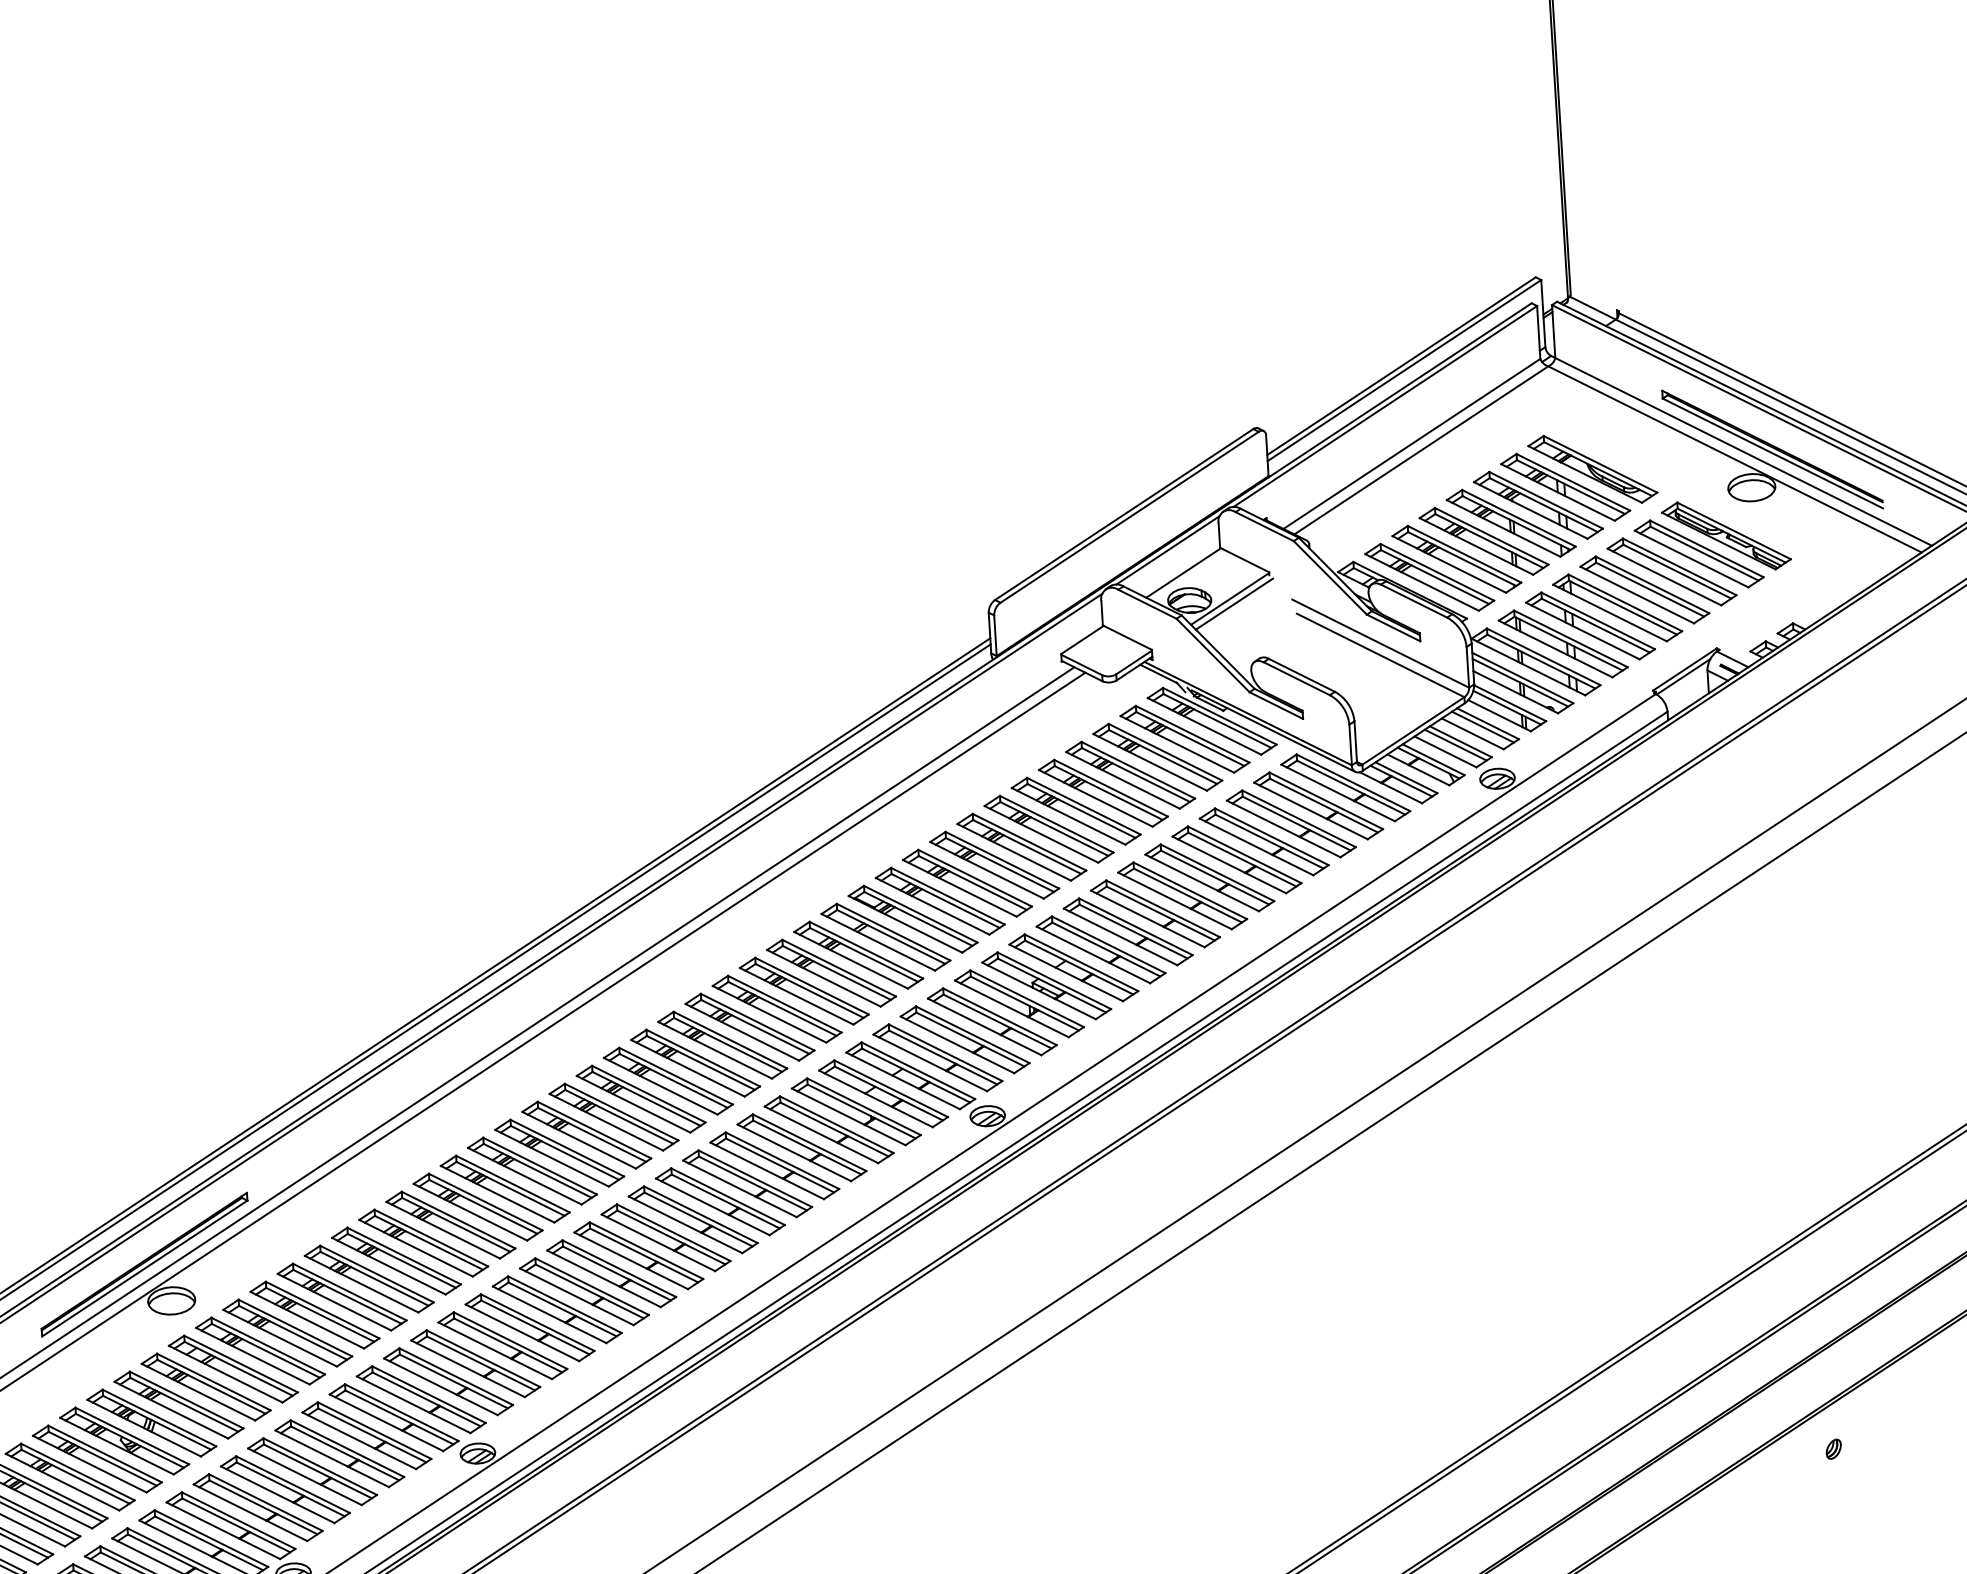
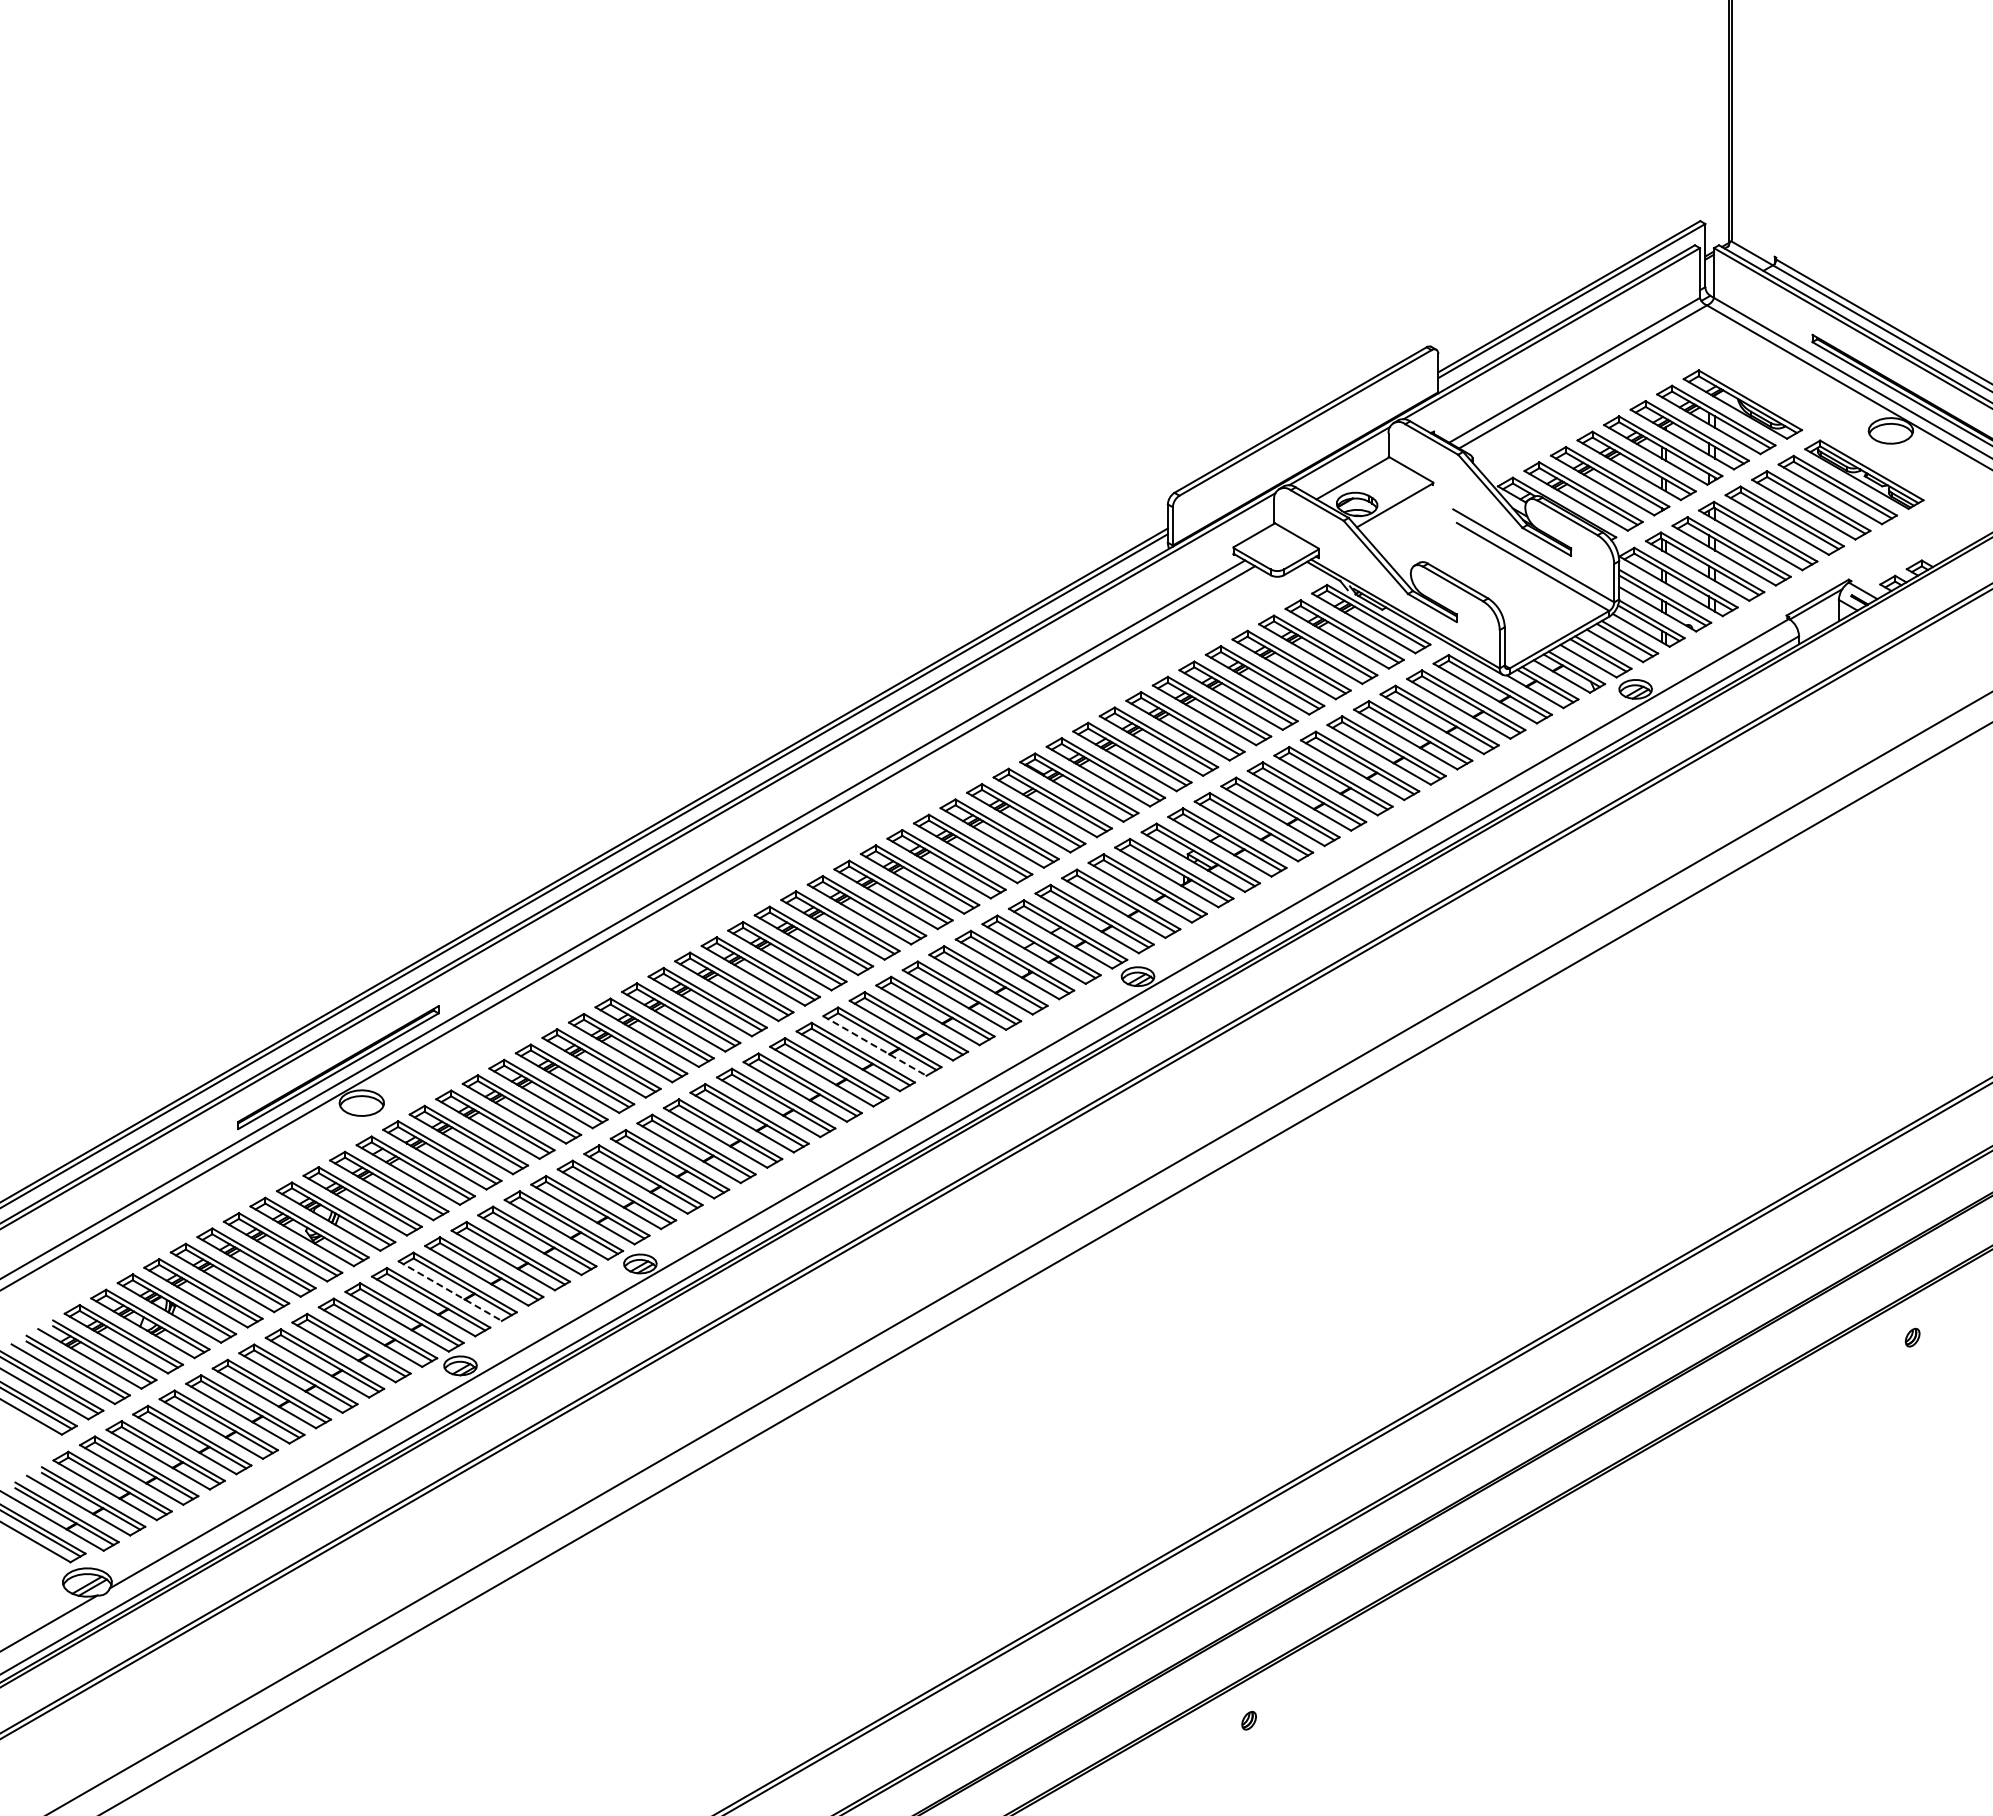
line: (1234, 604) -> (1398, 510), removed
line: (712, 1206) -> (874, 1045), solid -> dashed
line: (278, 1495) -> (450, 1291), solid -> dashed

